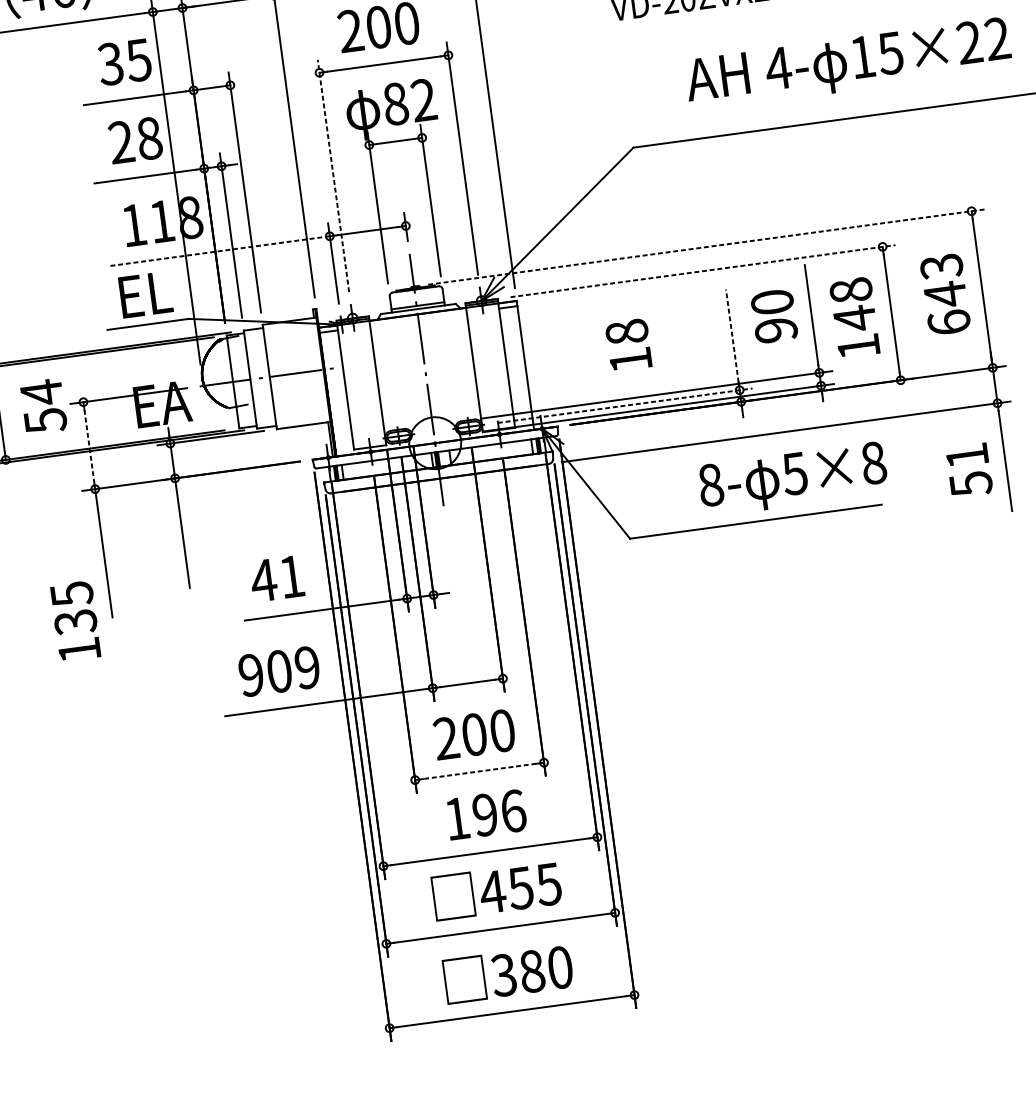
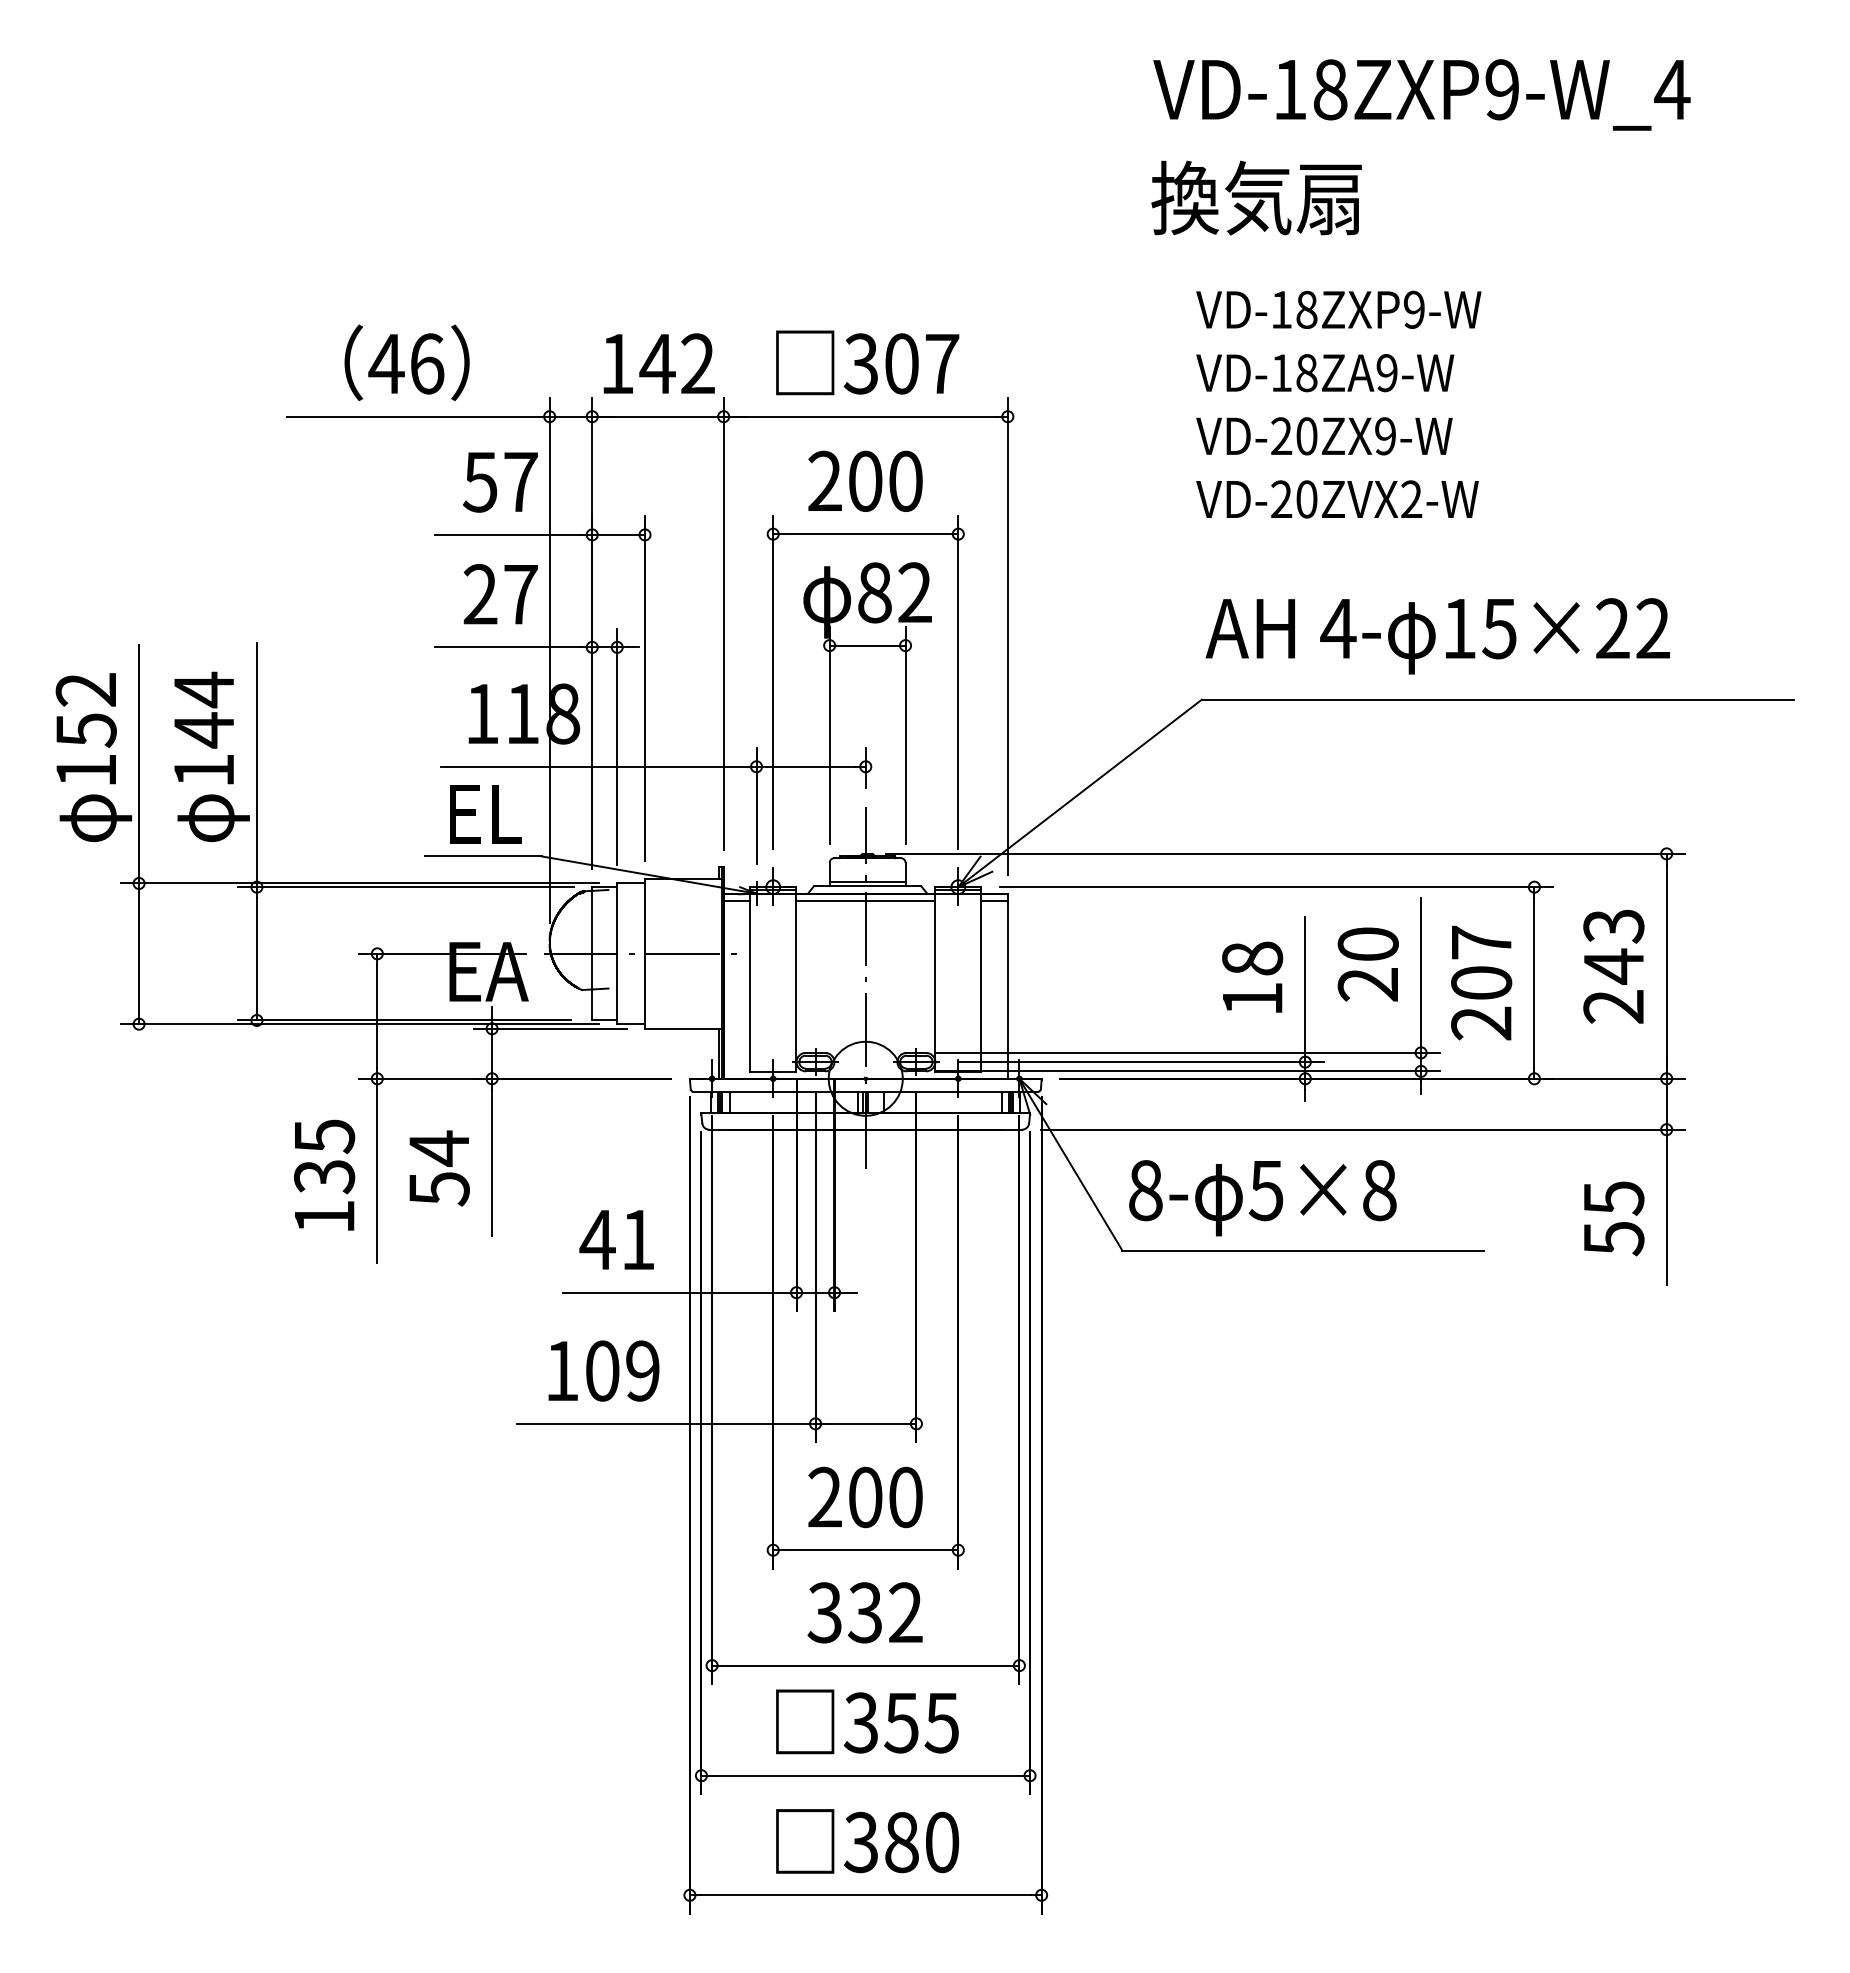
text: (124, 61) -> (500, 481), 35 -> 57
text: (848, 64) -> (1437, 636), moved
text: (149, 138) -> (520, 594), 28 -> 27
line: (333, 176) -> (773, 682), dashed -> solid
line: (706, 246) -> (1285, 853), dashed -> solid
line: (219, 250) -> (598, 766), dashed -> solid
line: (703, 271) -> (1276, 887), dashed -> solid
text: (854, 318) -> (1481, 982), 148 -> 207
line: (418, 319) -> (865, 901), added
text: (948, 322) -> (1613, 1006), 643 -> 243
text: (776, 330) -> (1368, 984), 90 -> 20
line: (732, 336) -> (1305, 984), dashed -> solid
text: (628, 344) -> (1252, 976), moved
text: (43, 406) -> (439, 1168), moved
line: (624, 406) -> (1140, 1062), dashed -> solid
line: (89, 445) -> (377, 1016), dashed -> solid
text: (967, 456) -> (1614, 1198), 51 -> 55
text: (792, 479) -> (1262, 1198), moved
text: (75, 620) -> (324, 1174), moved
text: (250, 674) -> (561, 1370), 909 -> 109
line: (479, 771) -> (865, 1550), dashed -> solid
text: (485, 814) -> (865, 1612), 196 -> 332
text: (492, 891) -> (861, 1722), 455 -> 355

